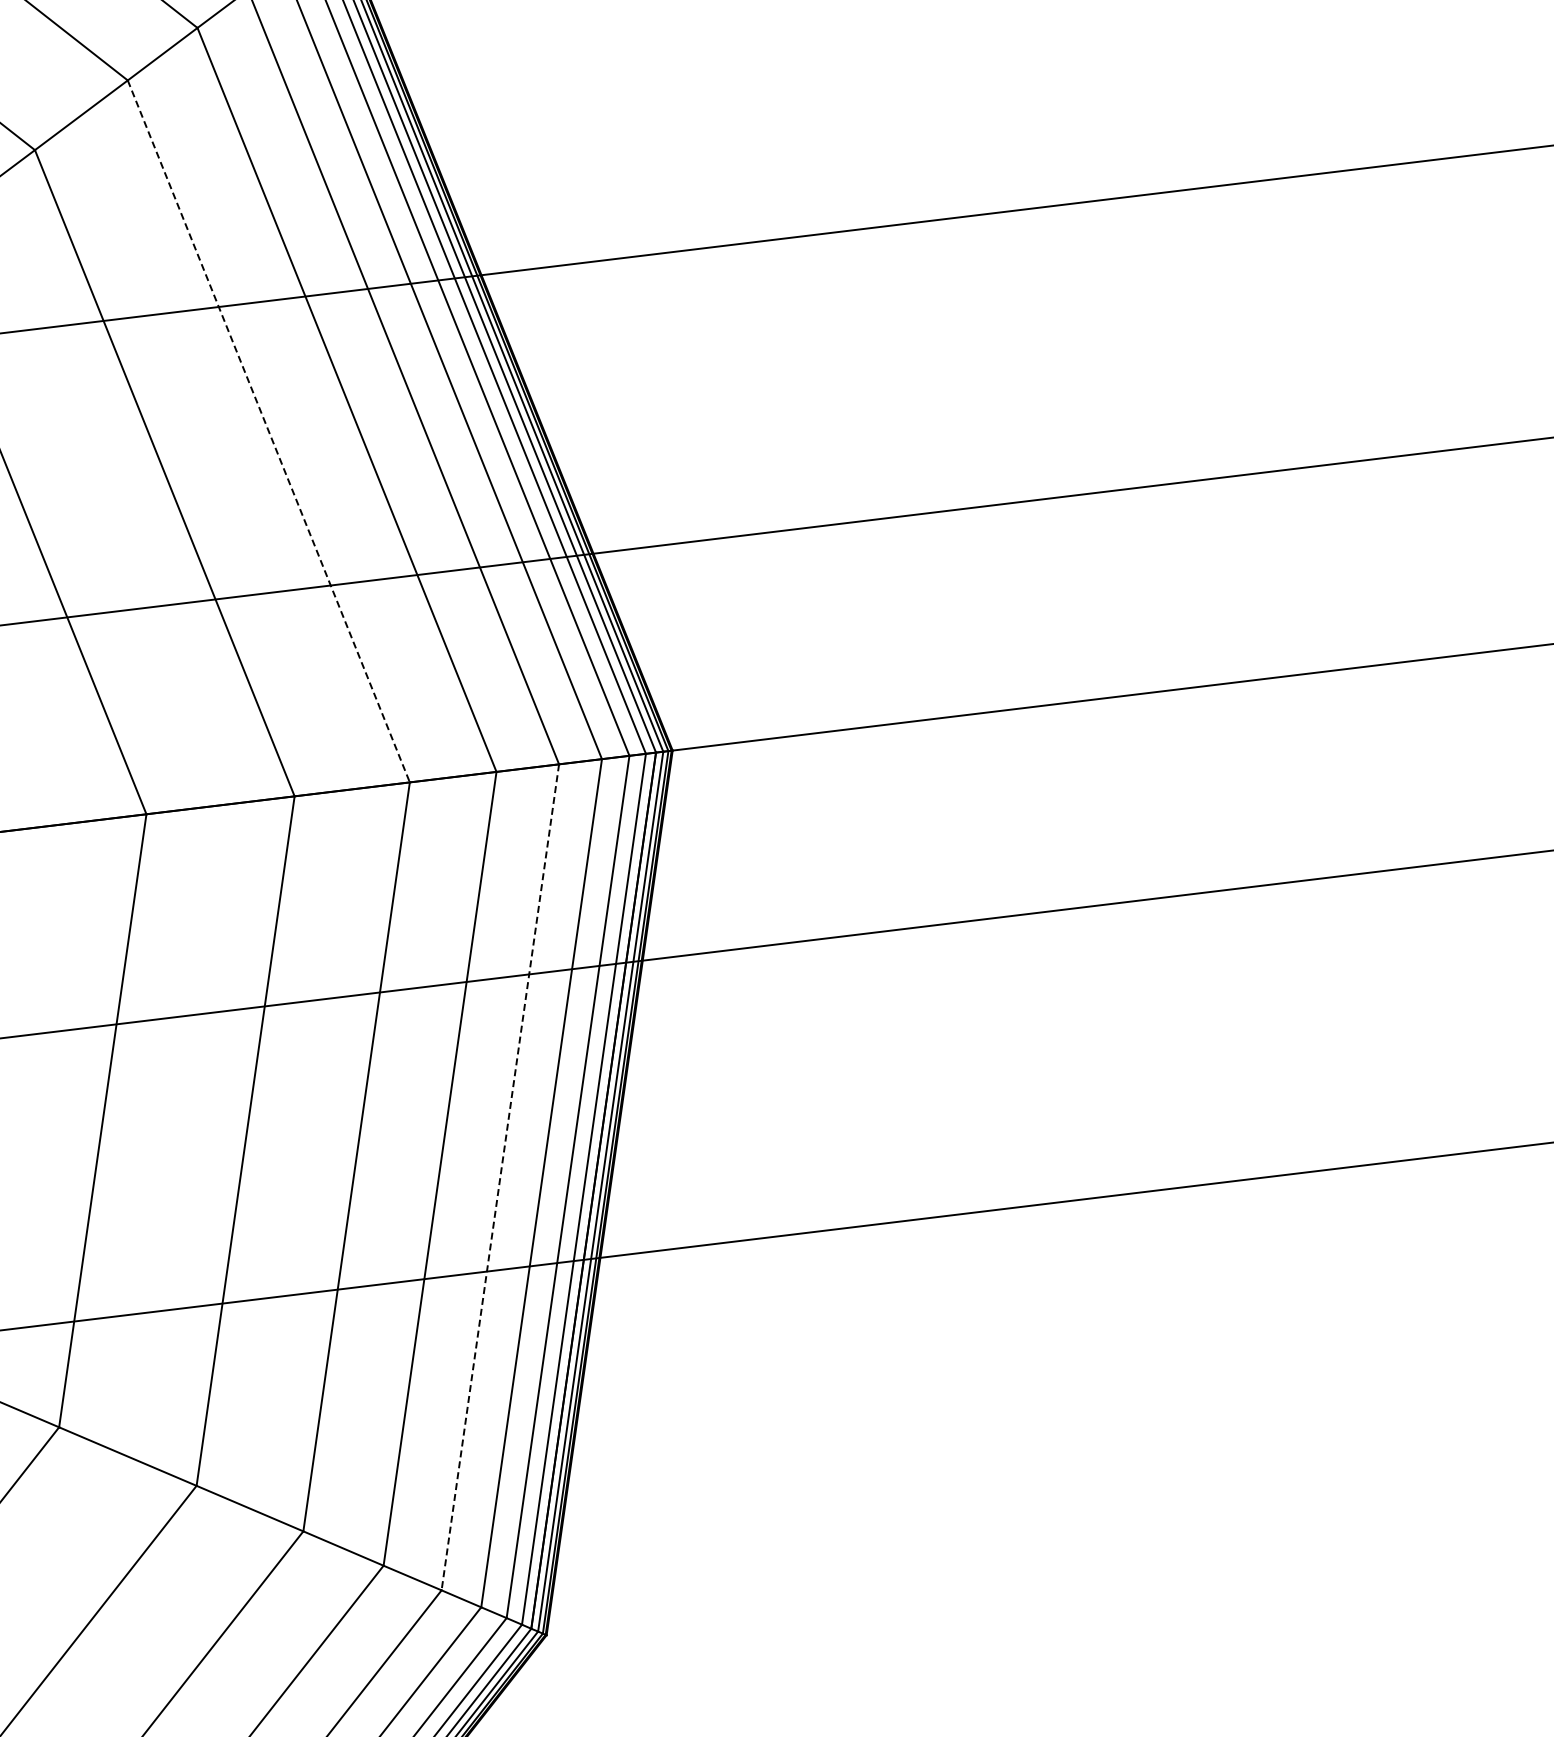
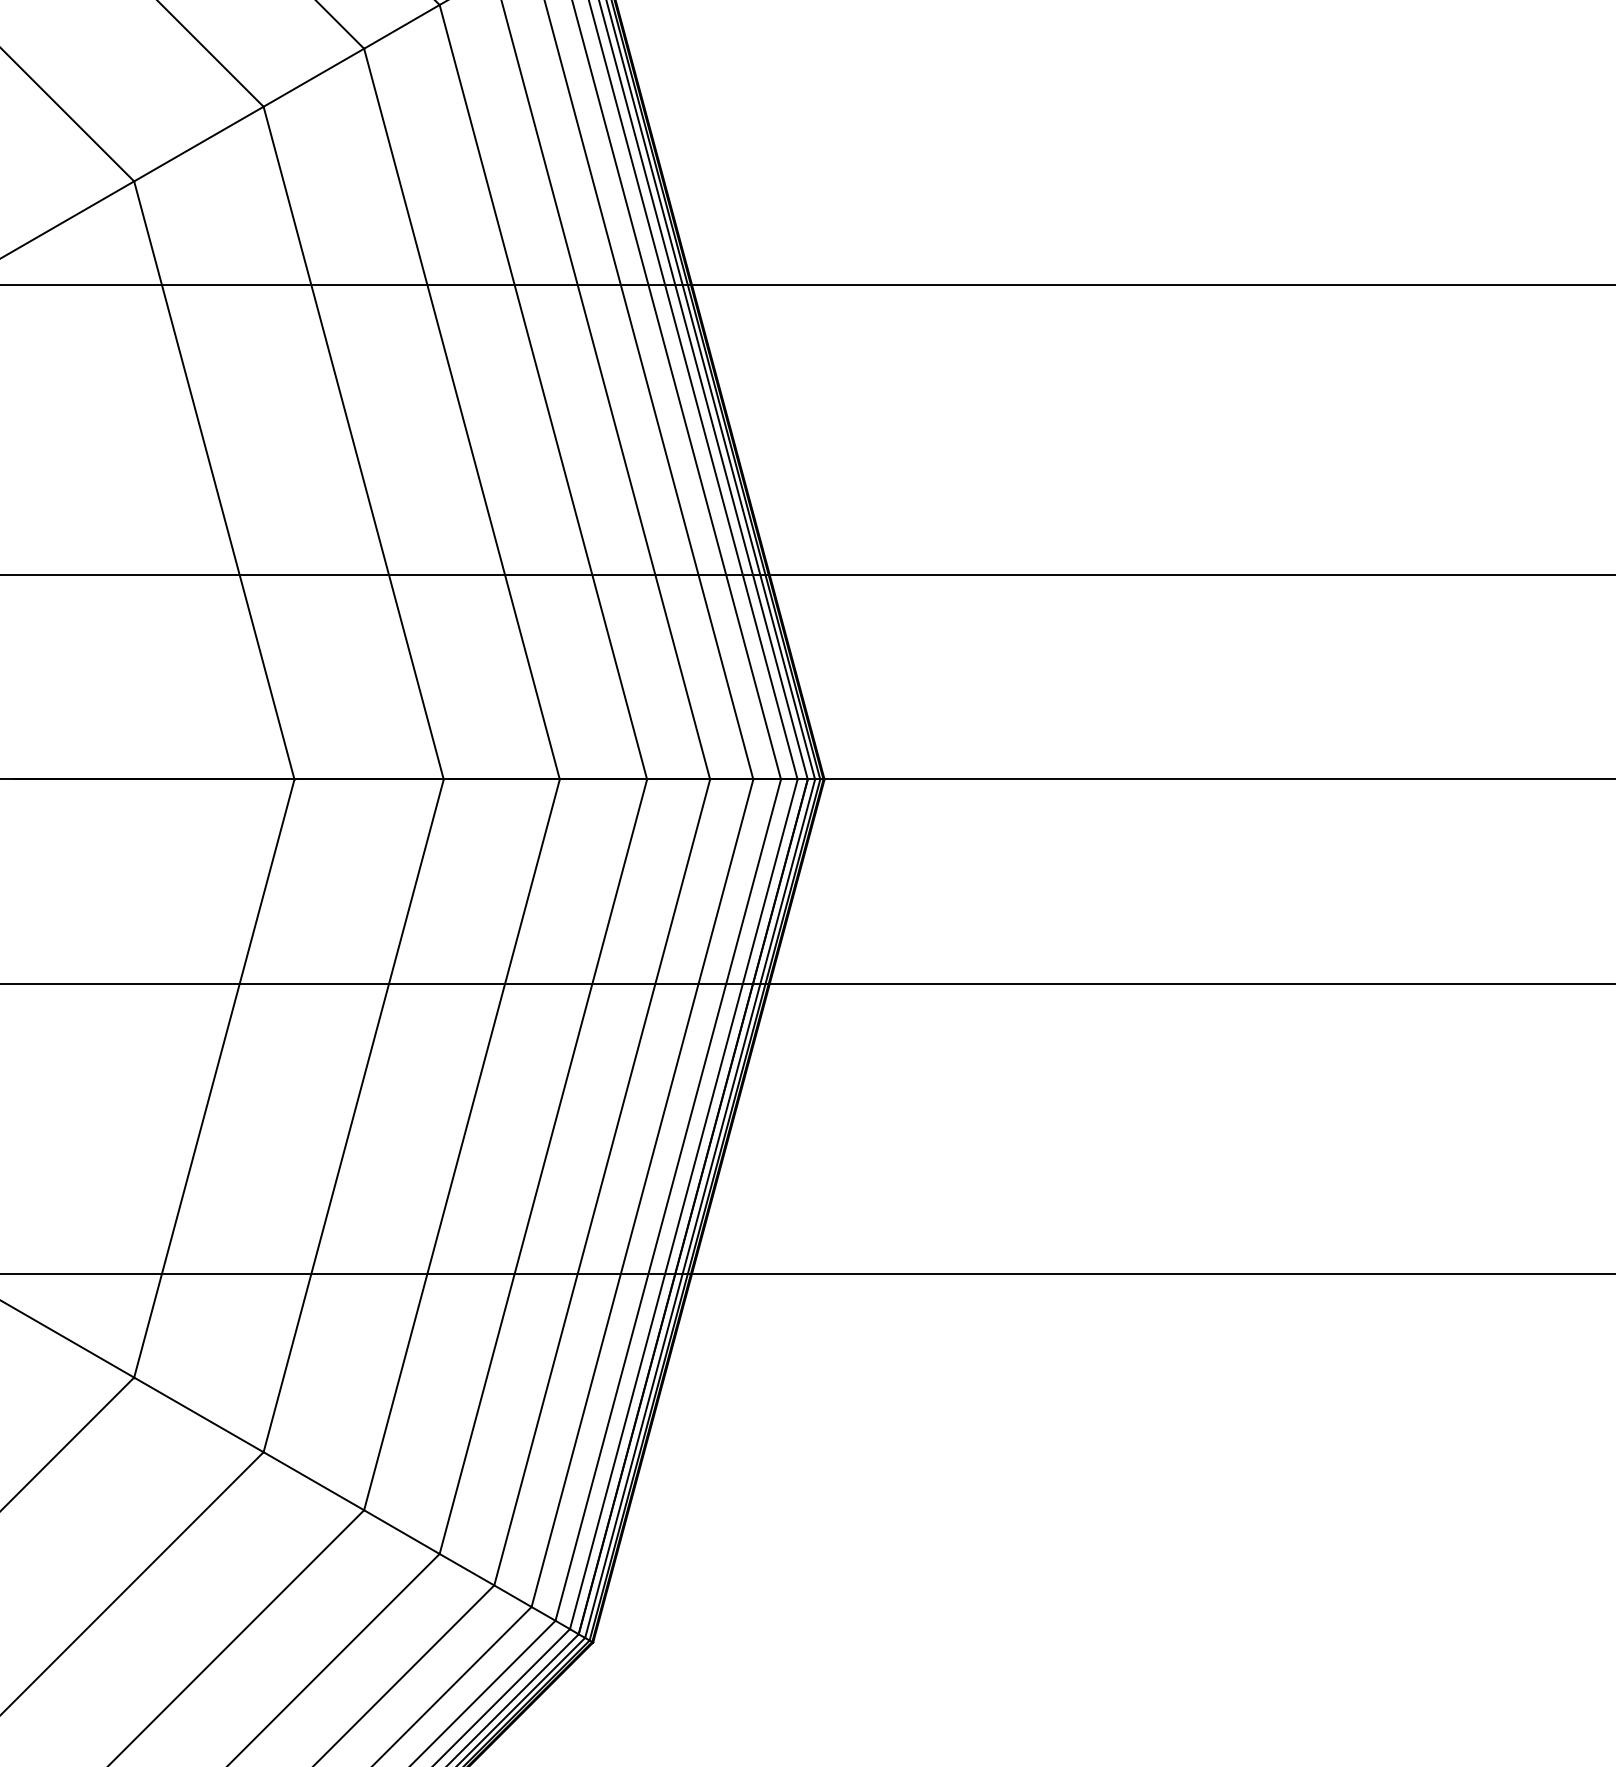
line: (269, 431) -> (462, 414), dashed -> solid
line: (500, 1177) -> (602, 1182), dashed -> solid

